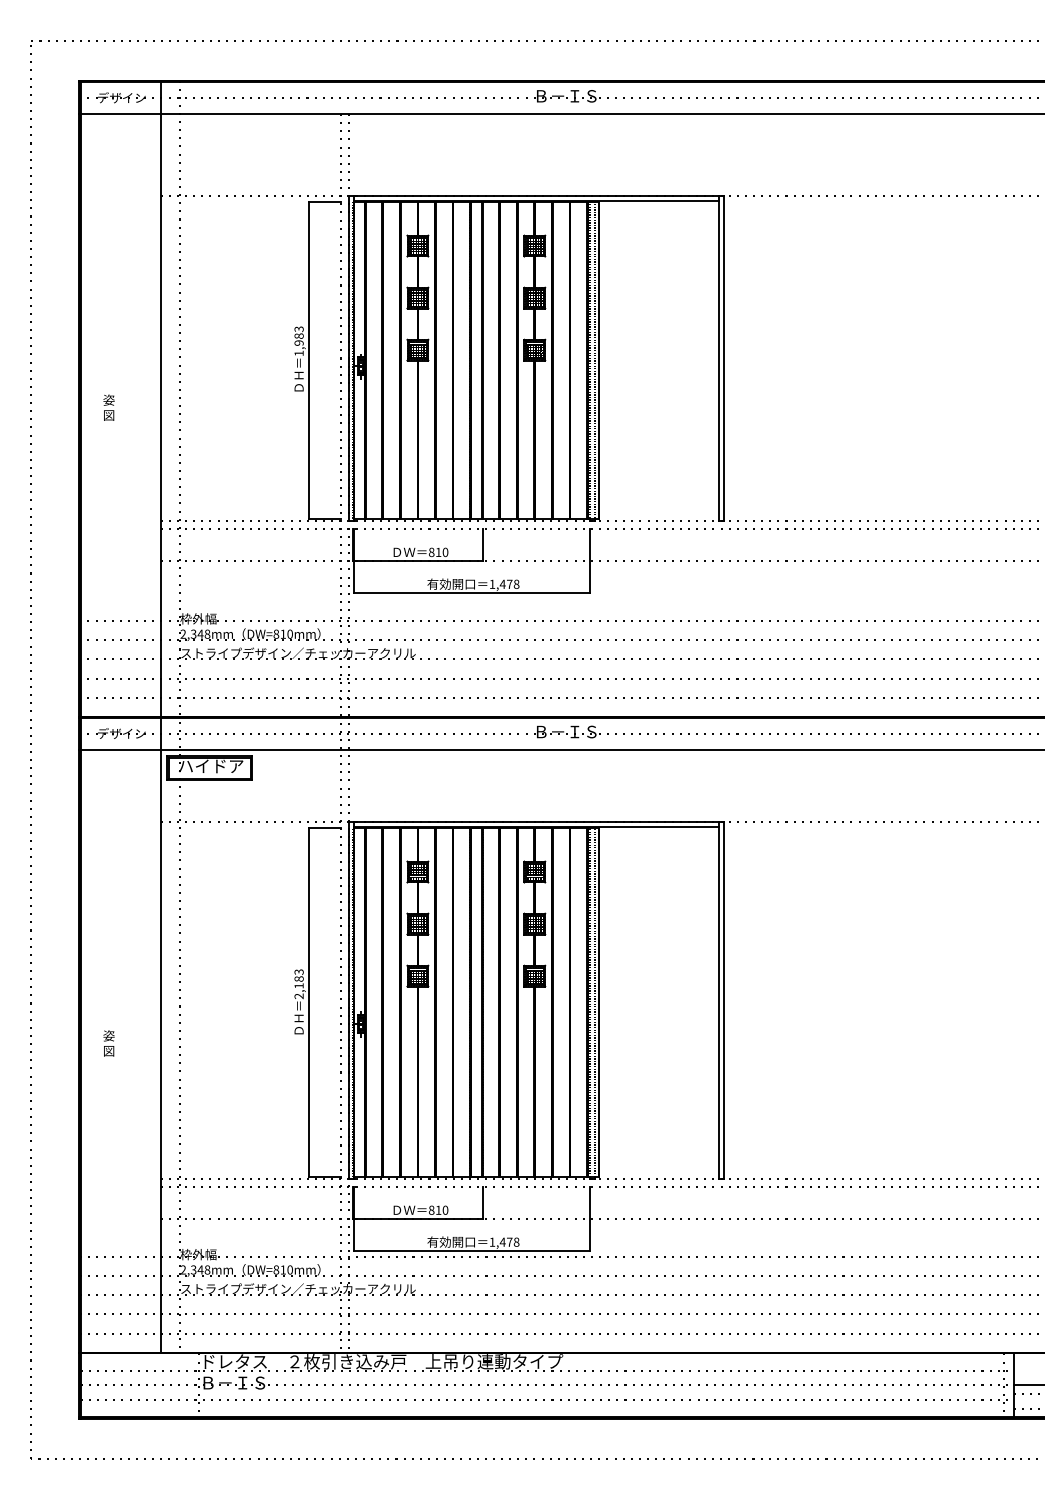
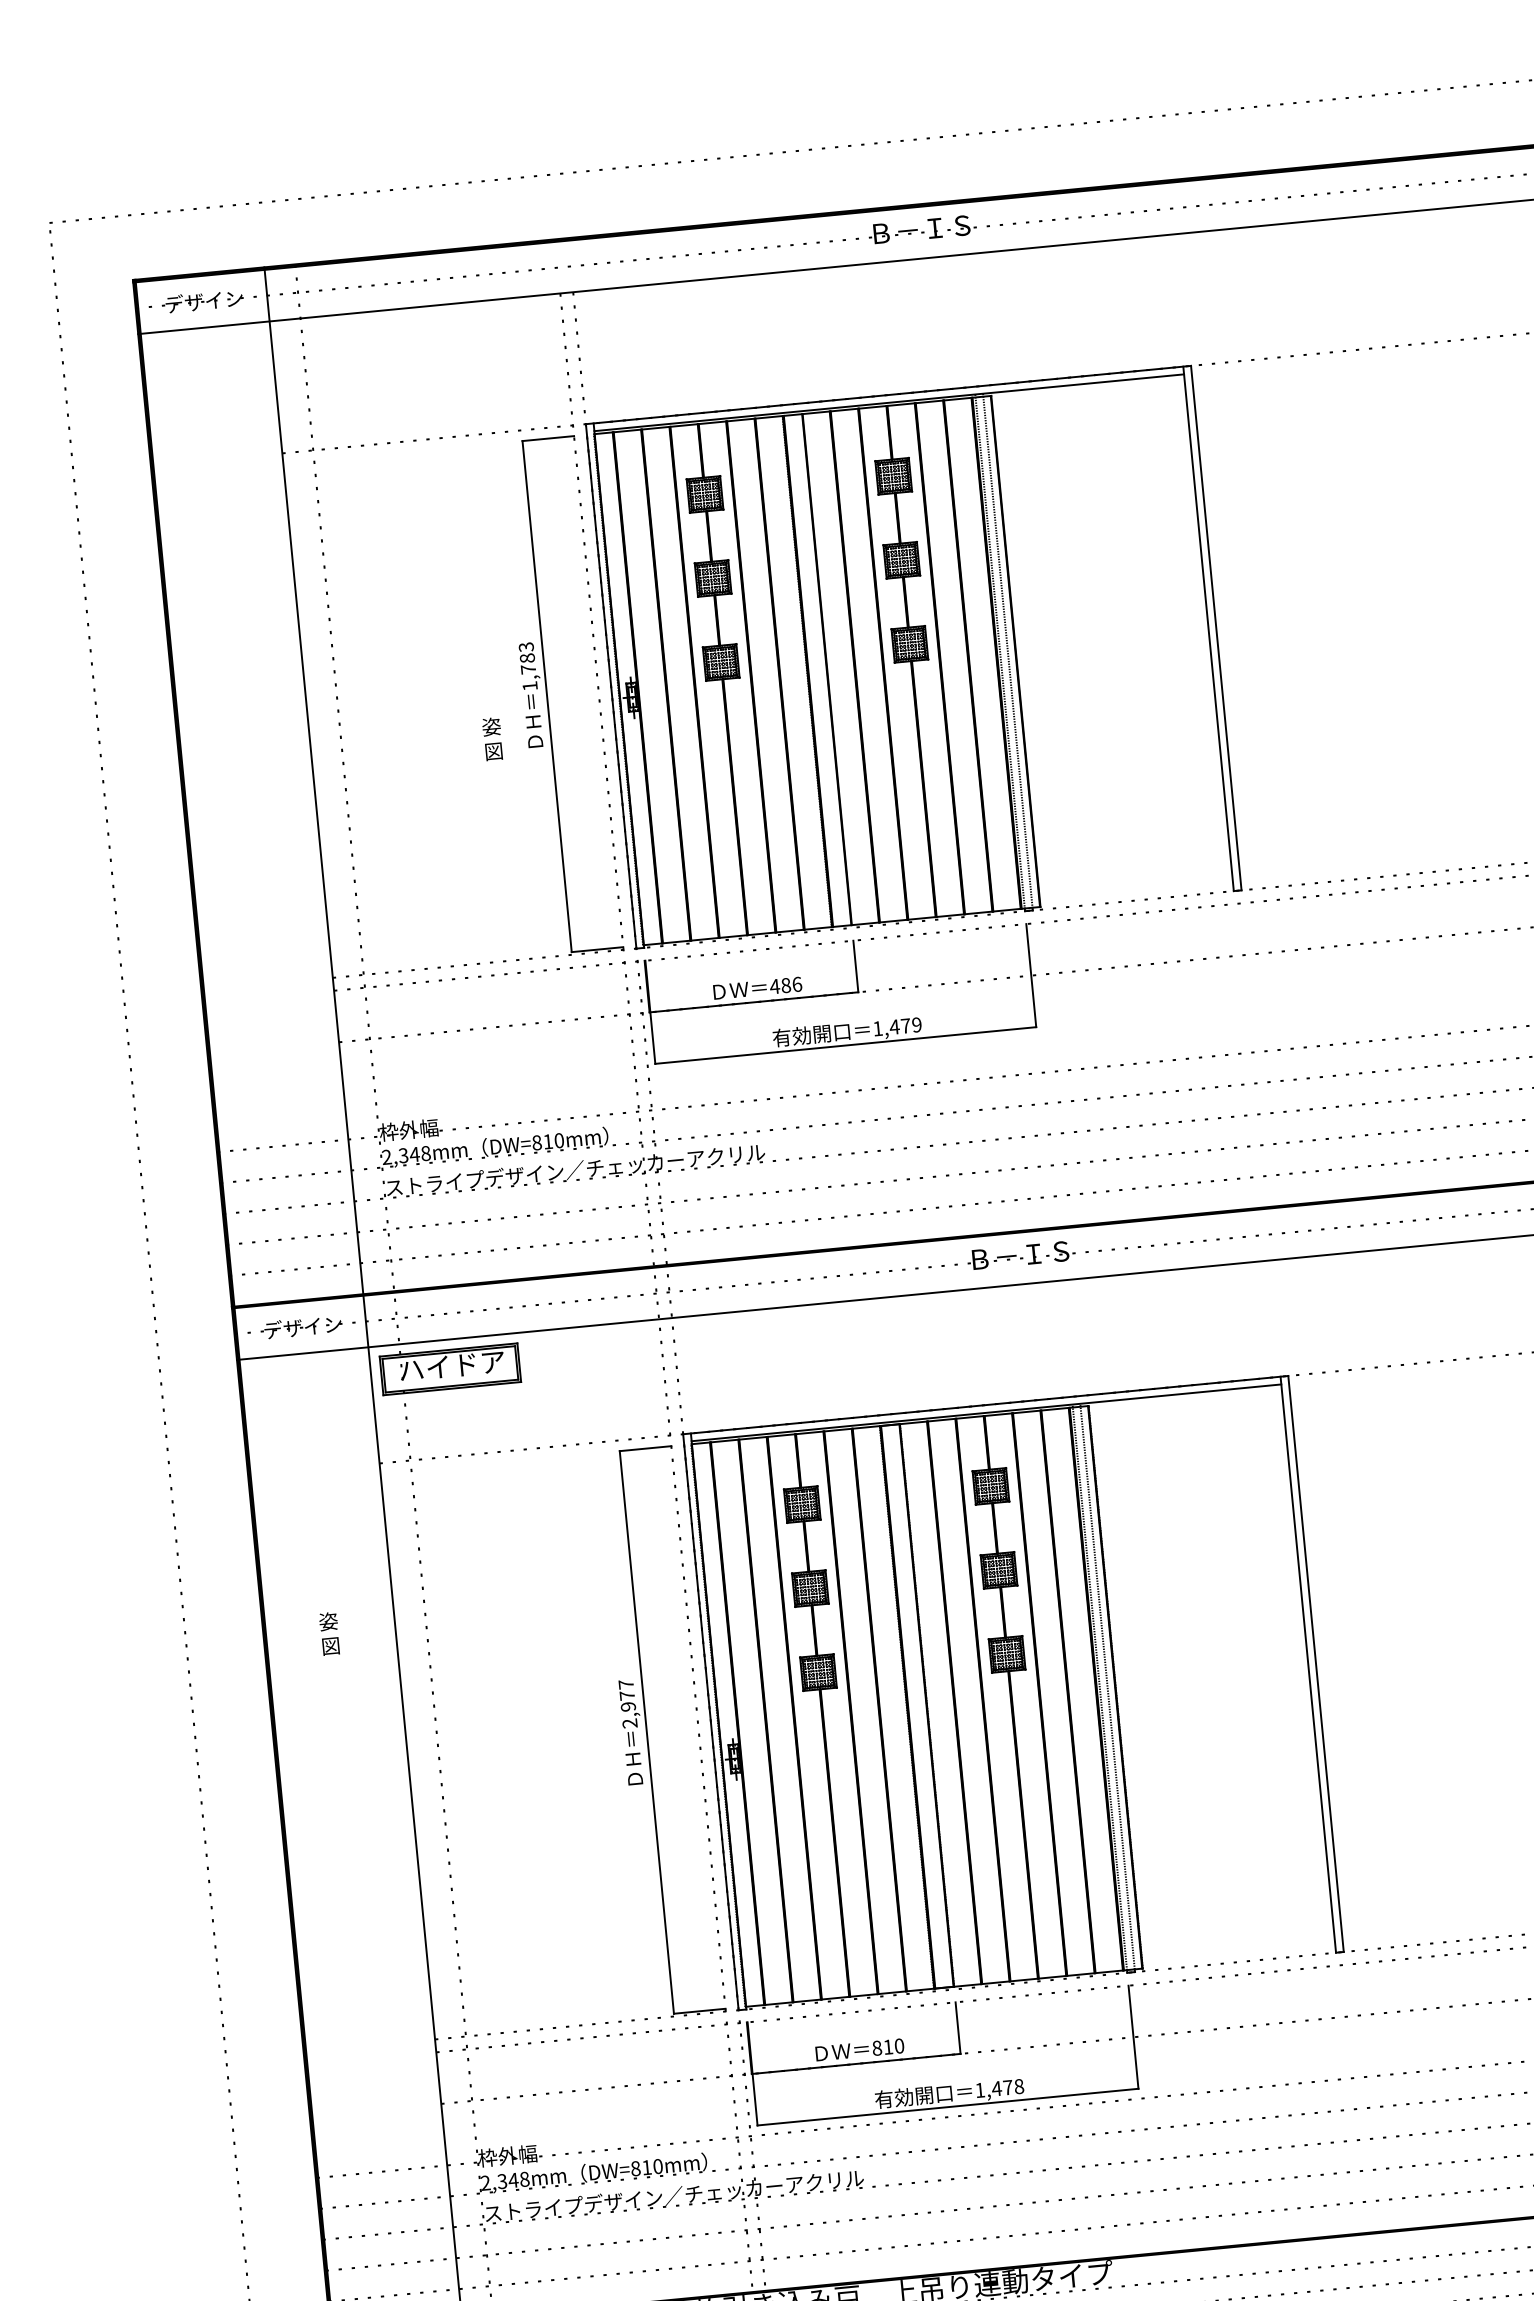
text: (298, 342) -> (527, 668), 1,983 -> 1,783
text: (108, 407) -> (491, 738), moved
text: (438, 552) -> (785, 985), 810 -> 486
text: (516, 583) -> (916, 1023), 1,478 -> 1,479
text: (298, 978) -> (626, 1694), 2,183 -> 2,977
text: (108, 1043) -> (328, 1633), moved

